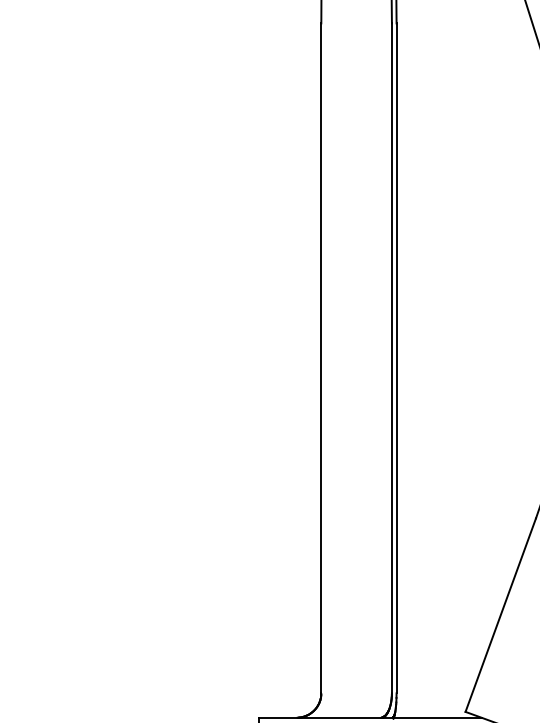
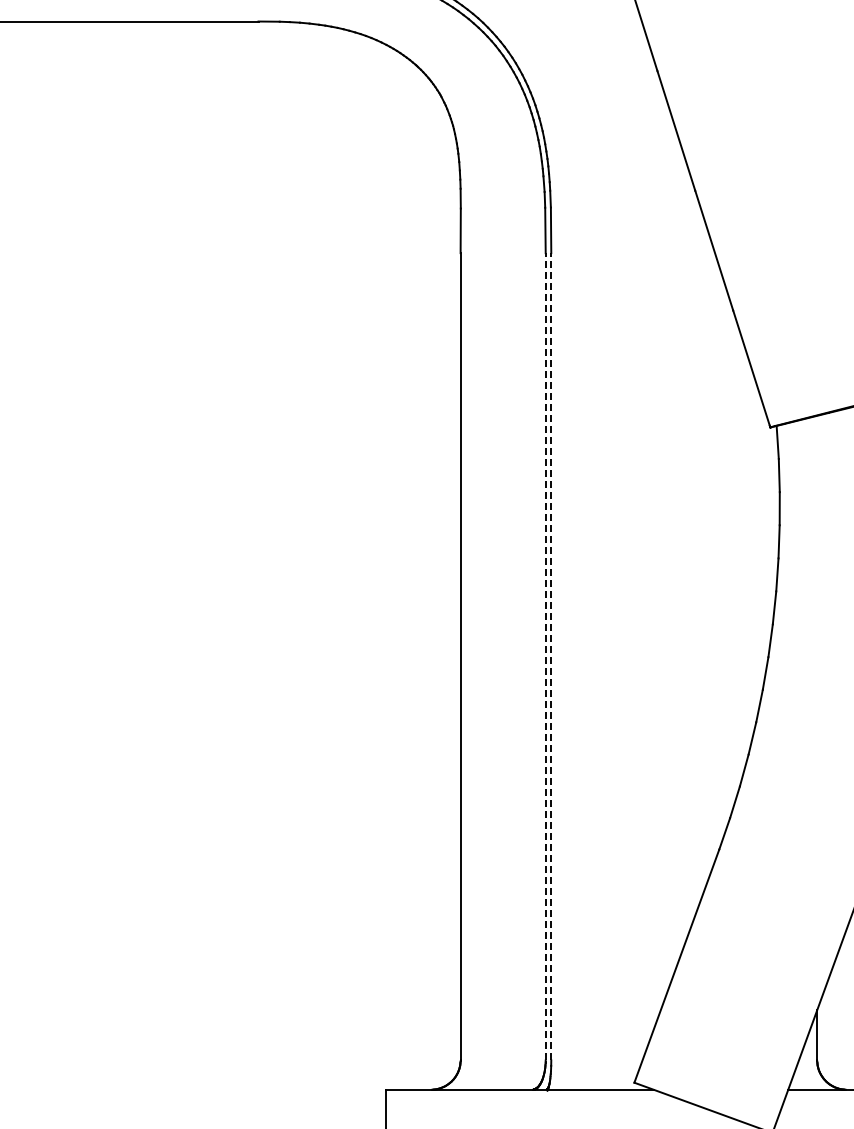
line: (391, 358) -> (545, 656), solid -> dashed
line: (396, 358) -> (551, 656), solid -> dashed

